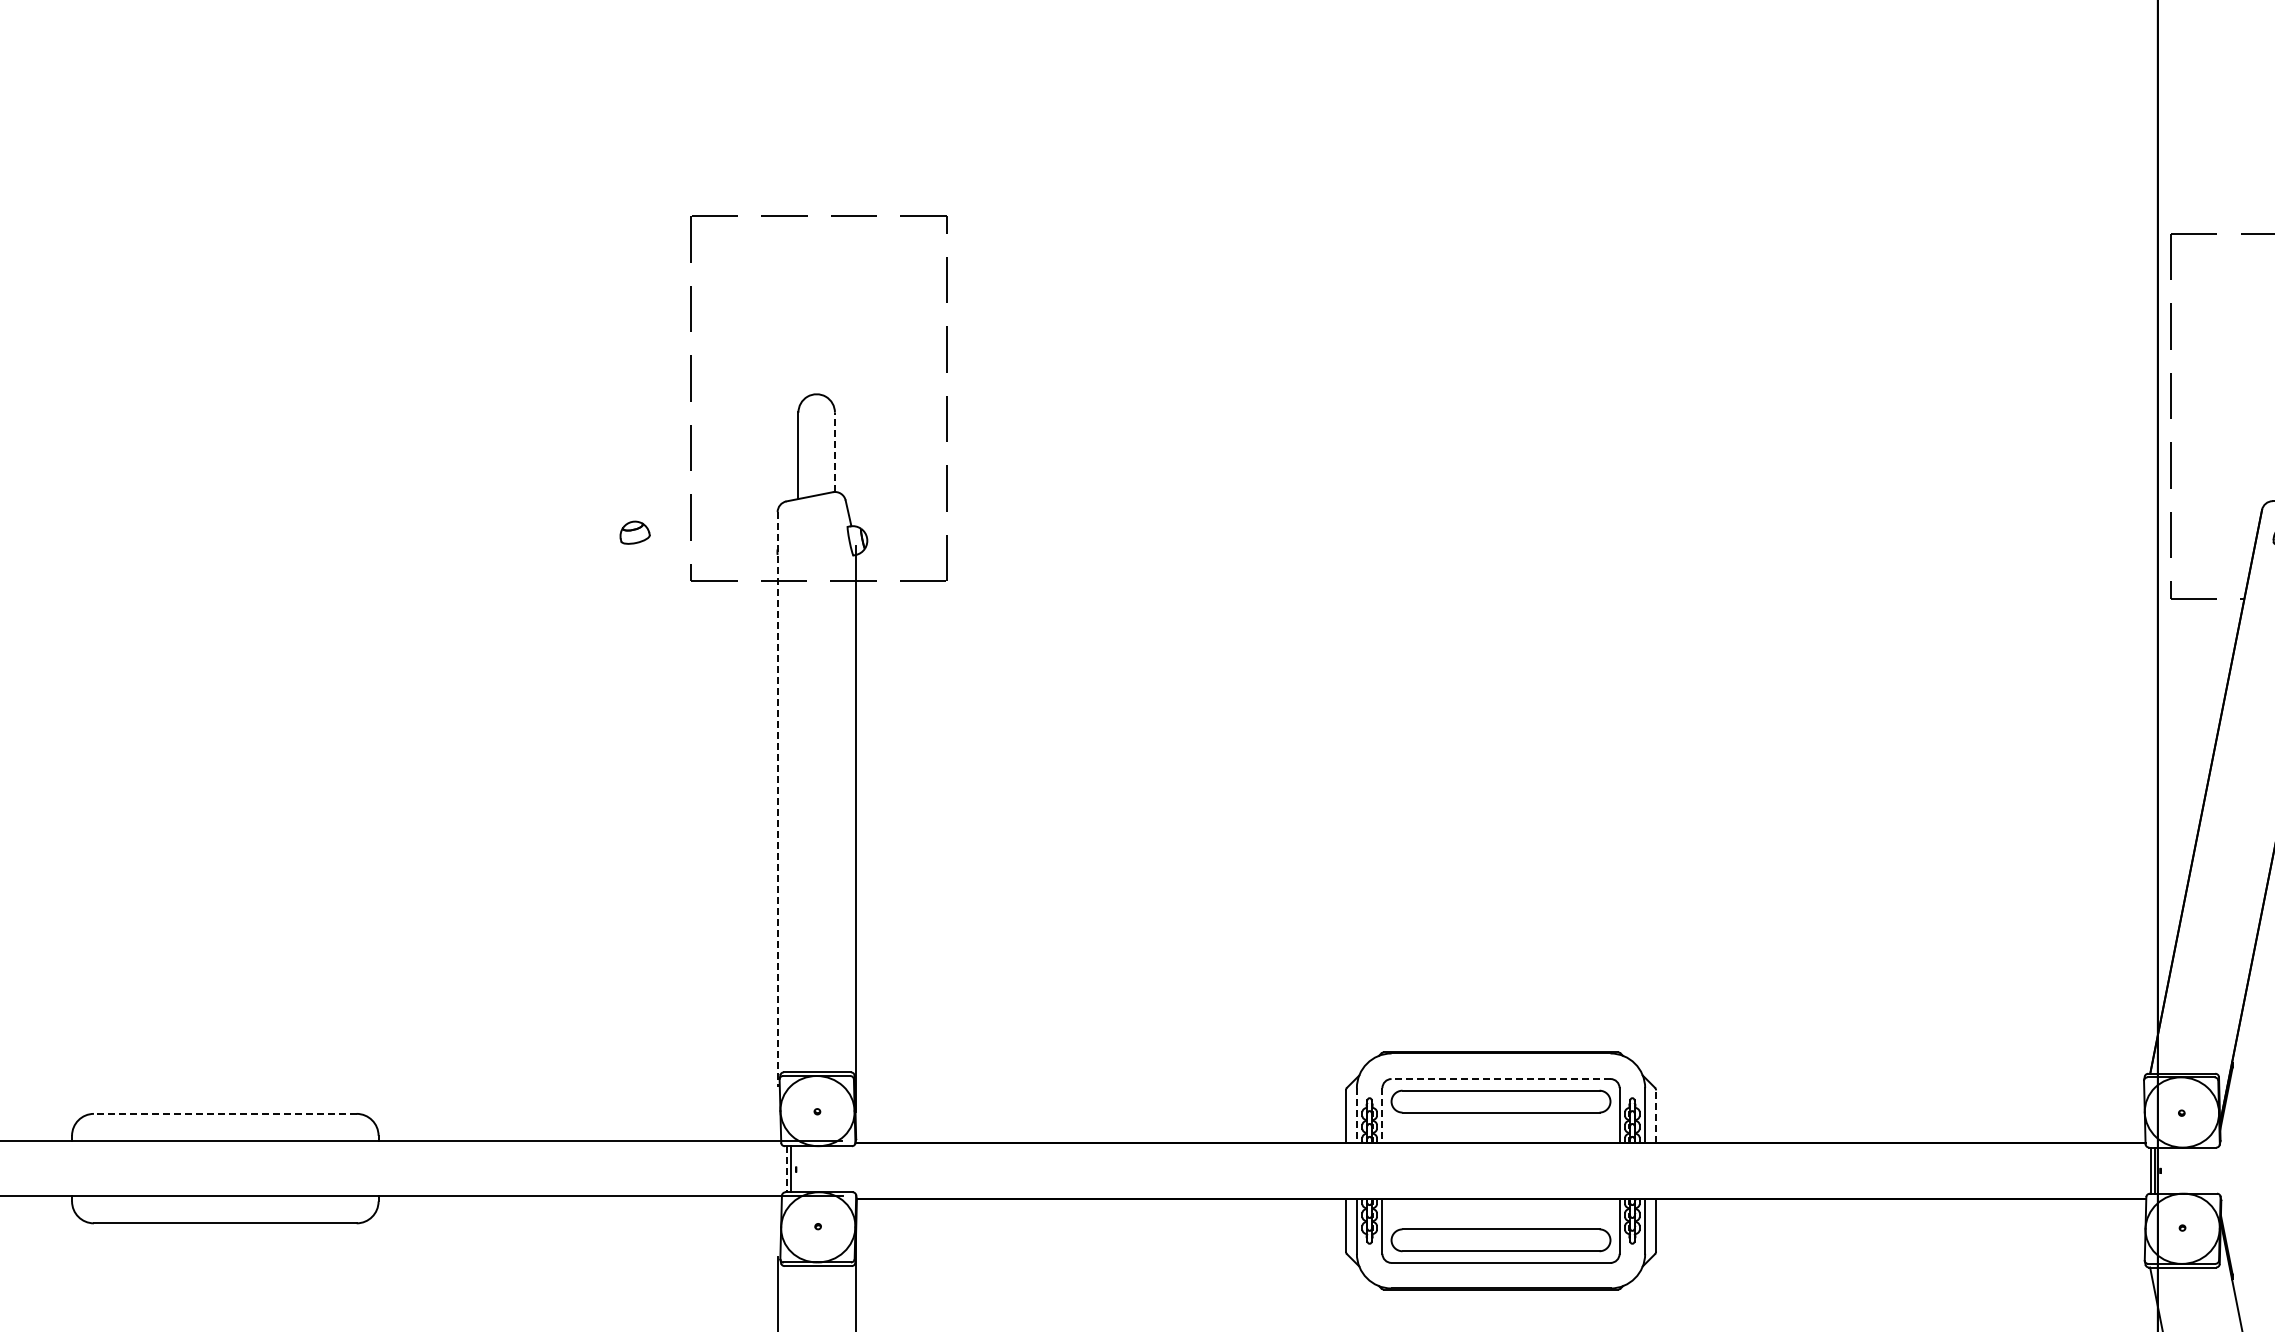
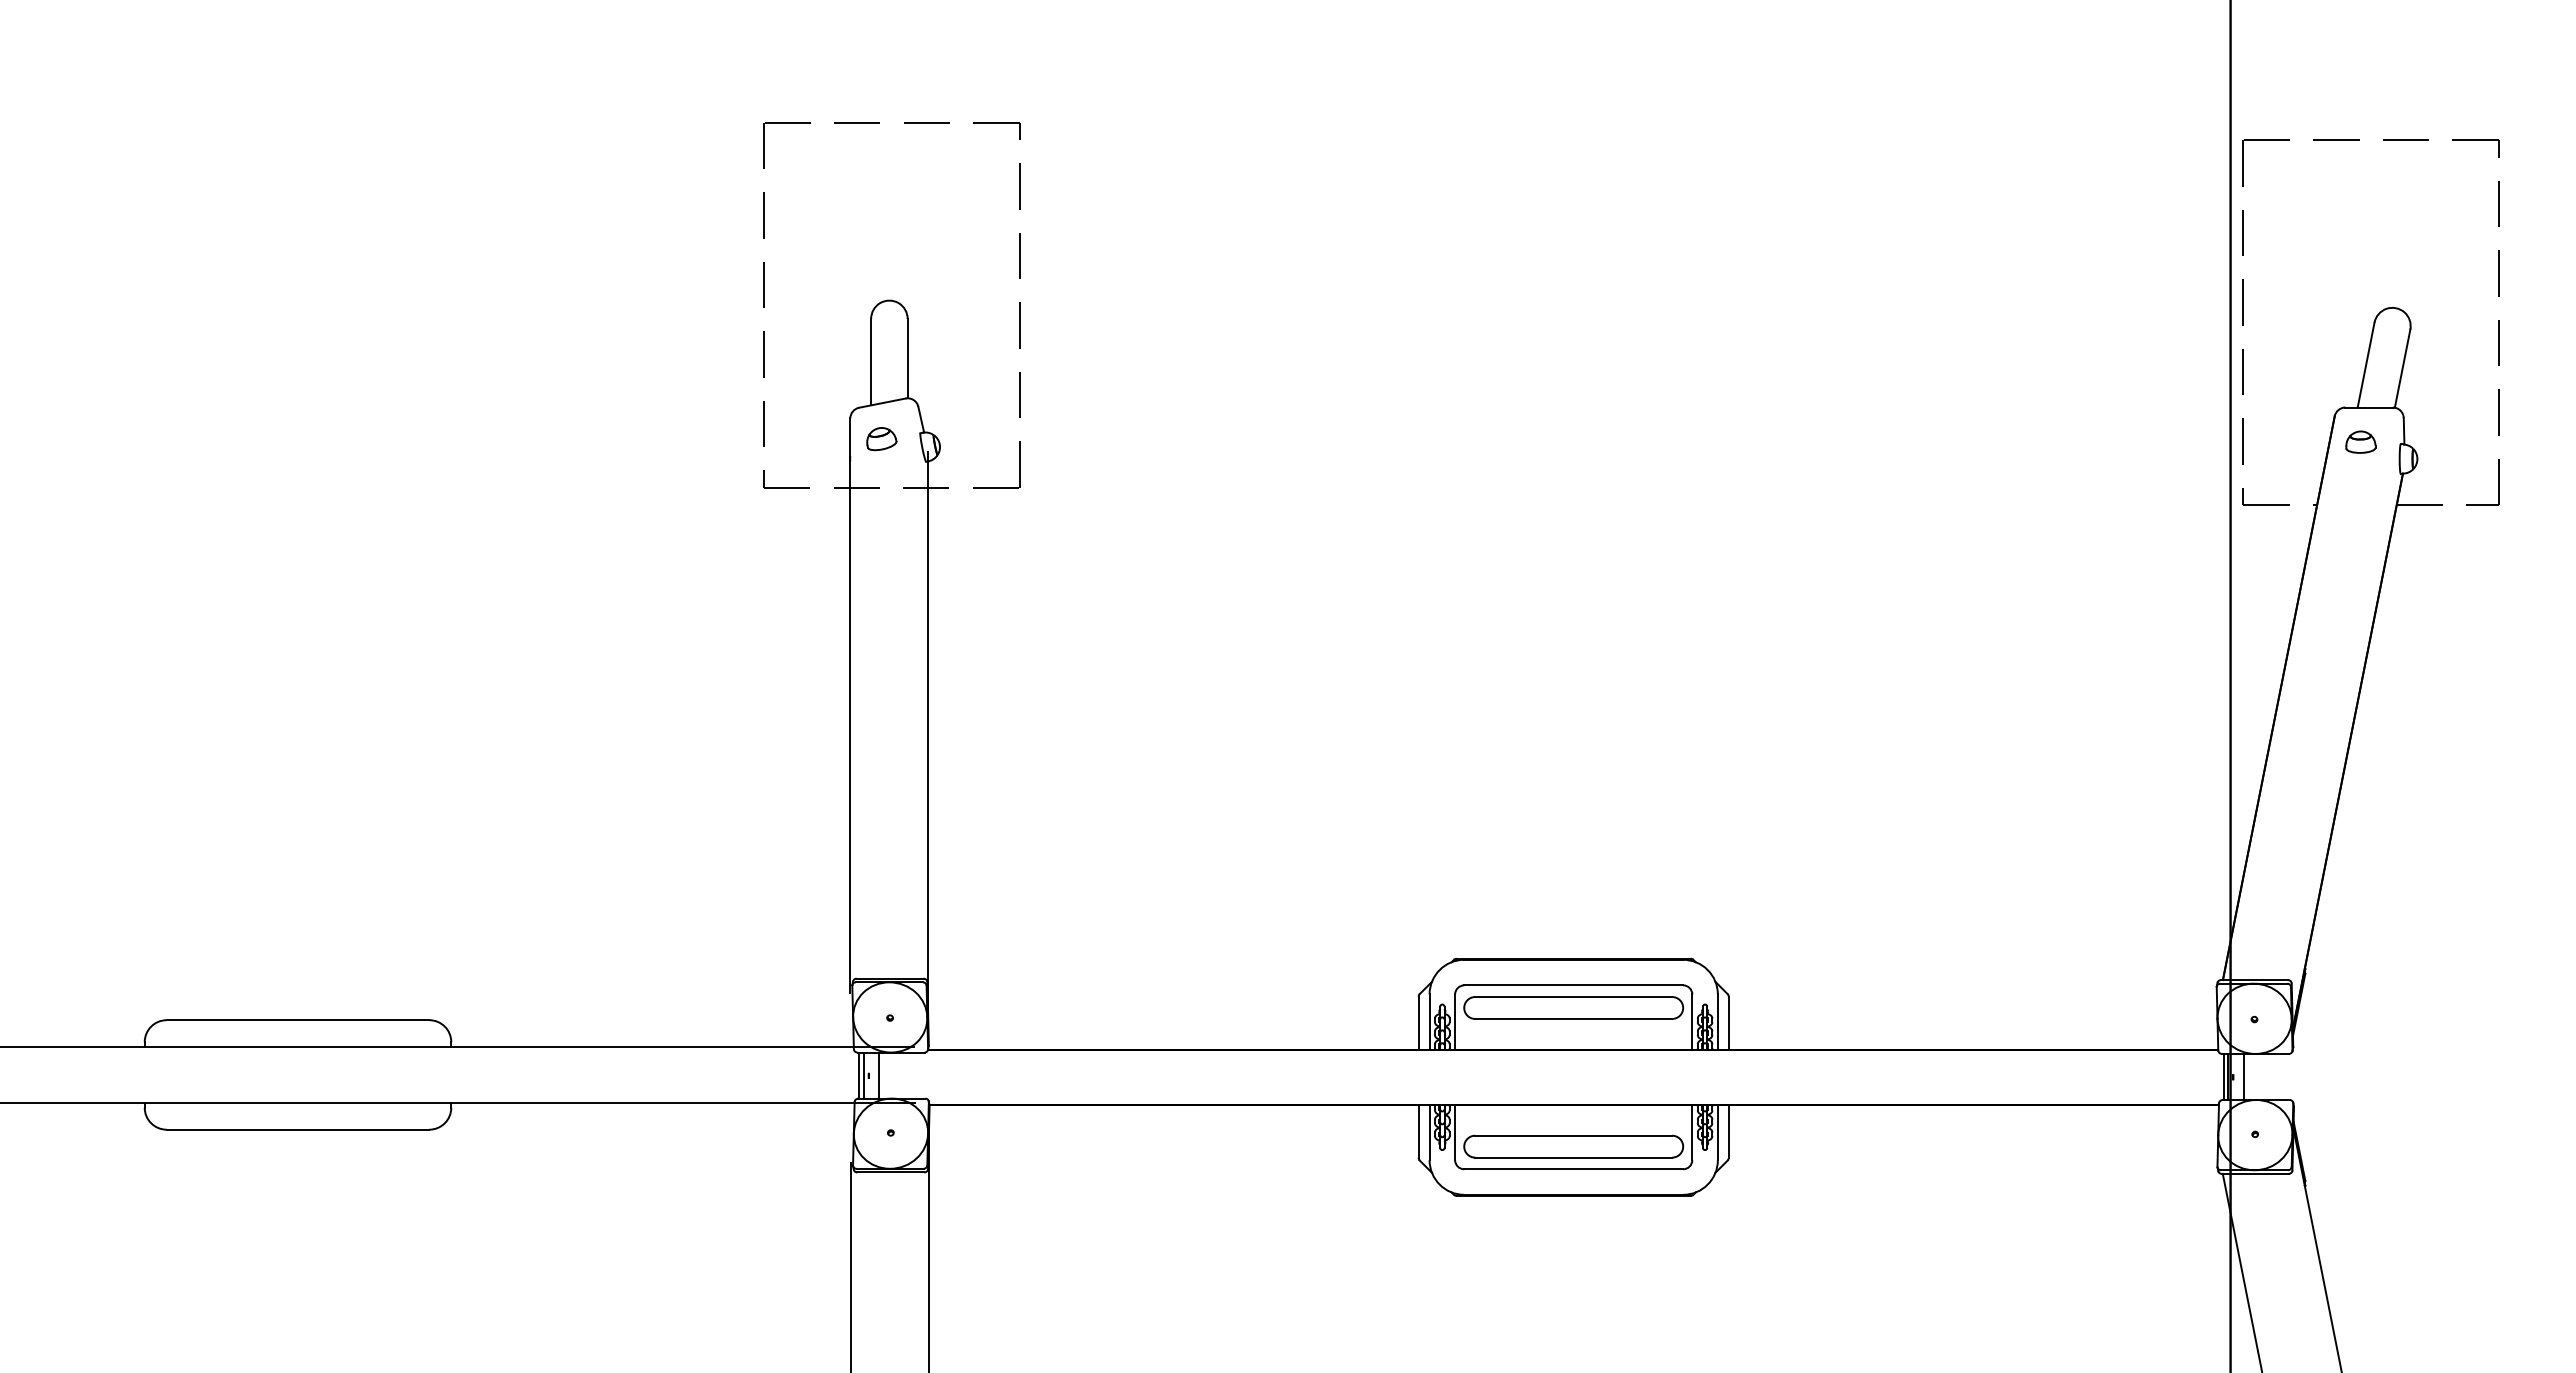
line: (834, 452) -> (907, 358), dashed -> solid
part: (634, 533) -> (881, 439), moved
line: (777, 800) -> (850, 706), dashed -> solid
line: (1500, 1079) -> (1573, 985), dashed -> solid
line: (224, 1114) -> (297, 1020), dashed -> solid
line: (1356, 1116) -> (1429, 1022), dashed -> solid
line: (1382, 1116) -> (1455, 1022), dashed -> solid
line: (1655, 1116) -> (1728, 1022), dashed -> solid
line: (806, 1169) -> (879, 1075), added
line: (786, 1170) -> (859, 1076), dashed -> solid
line: (2170, 1170) -> (2243, 1076), added

